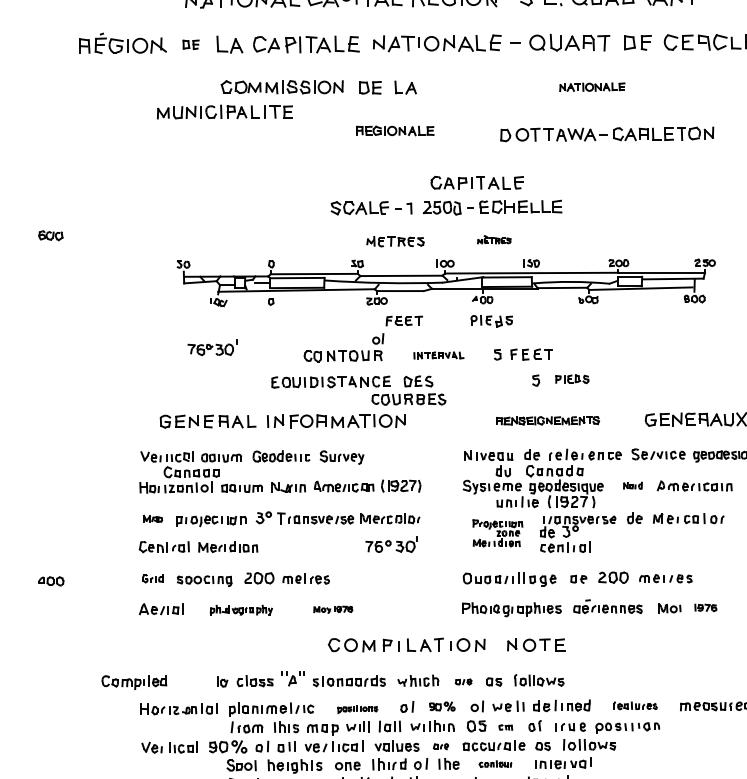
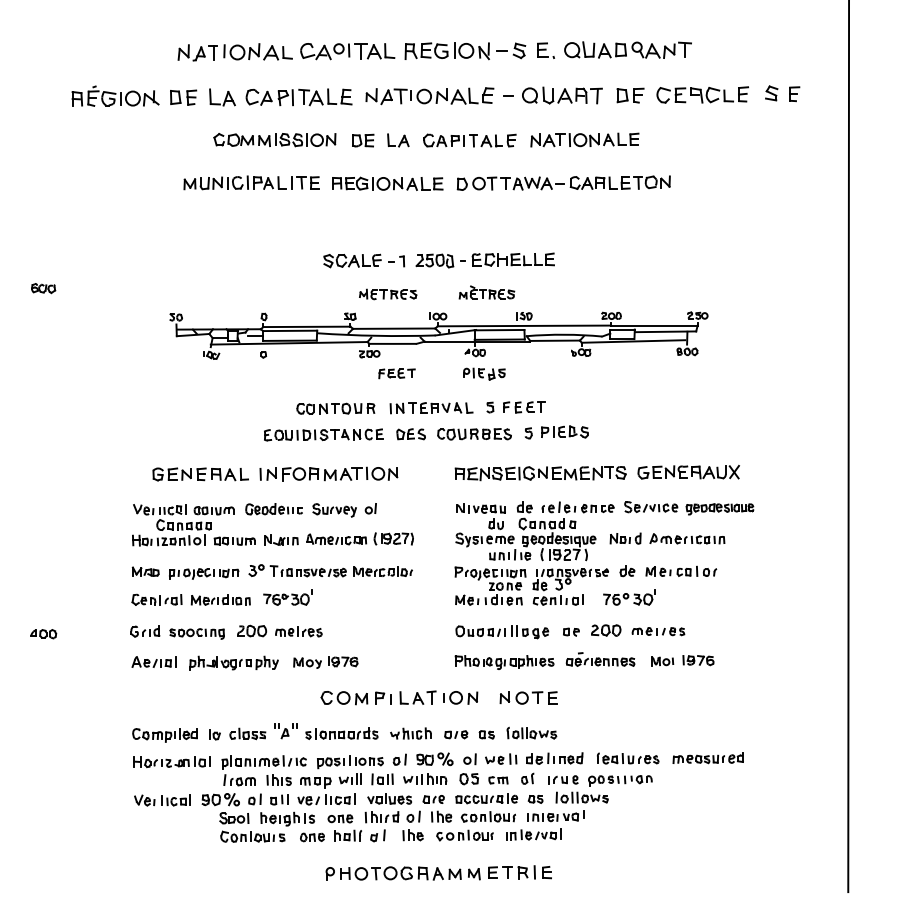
part: (190, 44) -> (183, 97), size x1.67
part: (591, 86) -> (584, 139), size x1.67
part: (224, 111) -> (251, 182), moved
part: (394, 130) -> (387, 183), size x1.43
part: (606, 133) -> (563, 182), moved
part: (476, 182) -> (469, 140), moved
part: (493, 239) -> (486, 292), size x1.67
part: (377, 338) -> (370, 508), moved
part: (211, 347) -> (287, 597), moved
part: (438, 355) -> (431, 408), size x1.67
part: (571, 378) -> (564, 431), size x1.43
part: (408, 399) -> (474, 434), moved
part: (547, 420) -> (540, 473), size x1.67
part: (632, 485) -> (625, 538), size x1.67
part: (152, 518) -> (145, 571), size x1.43
part: (497, 532) -> (490, 585), size x1.43
part: (391, 544) -> (629, 597), moved
part: (152, 578) -> (145, 631), size x1.43
part: (705, 607) -> (698, 660), size x1.43
part: (240, 609) -> (233, 662), size x1.43
part: (332, 609) -> (325, 662), size x1.67
part: (463, 681) -> (456, 734), size x1.43
part: (133, 682) -> (164, 735), moved
part: (635, 705) -> (628, 758), size x1.43
part: (441, 706) -> (434, 759), size x1.43
part: (357, 709) -> (350, 762), size x1.67
part: (505, 727) -> (498, 780), size x1.43
part: (440, 746) -> (433, 799), size x1.43
part: (494, 763) -> (487, 816), size x1.67

